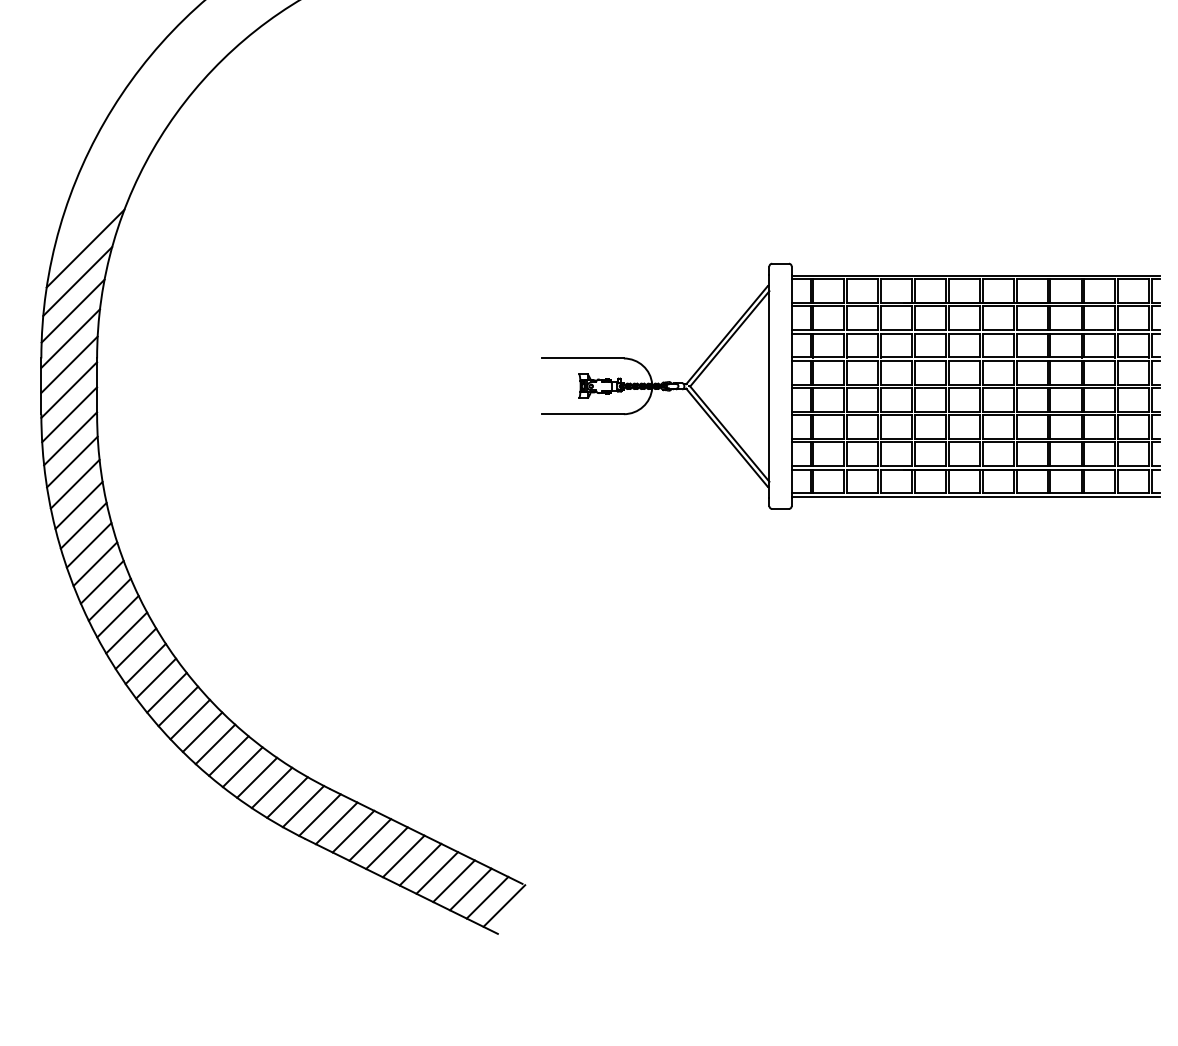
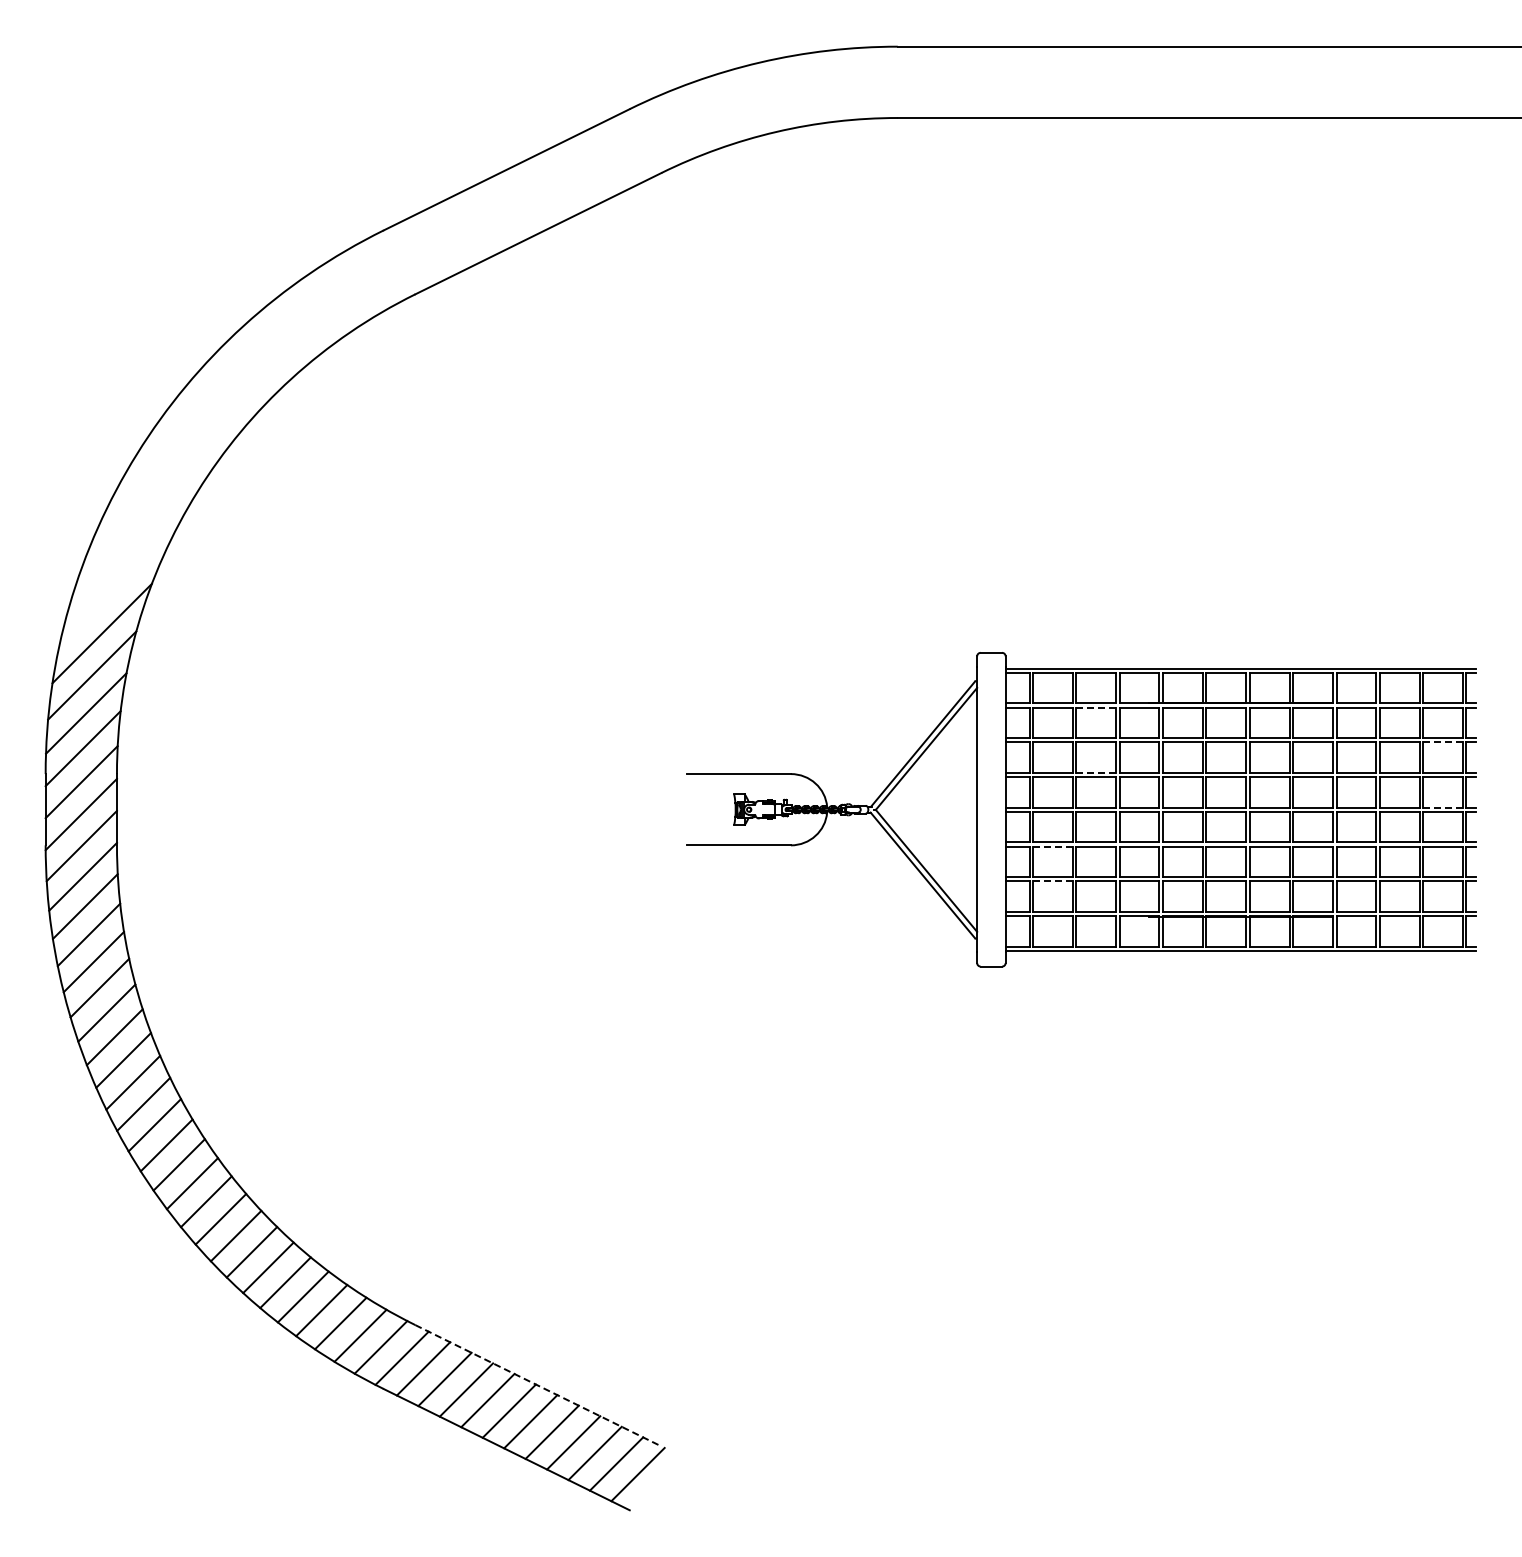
line: (862, 306) -> (1096, 707), solid -> dashed
line: (1133, 333) -> (1442, 742), solid -> dashed
line: (862, 357) -> (1096, 772), solid -> dashed
line: (1133, 384) -> (1442, 807), solid -> dashed
line: (829, 415) -> (1053, 846), solid -> dashed
line: (829, 442) -> (1053, 881), solid -> dashed
line: (426, 836) -> (538, 1385), solid -> dashed

